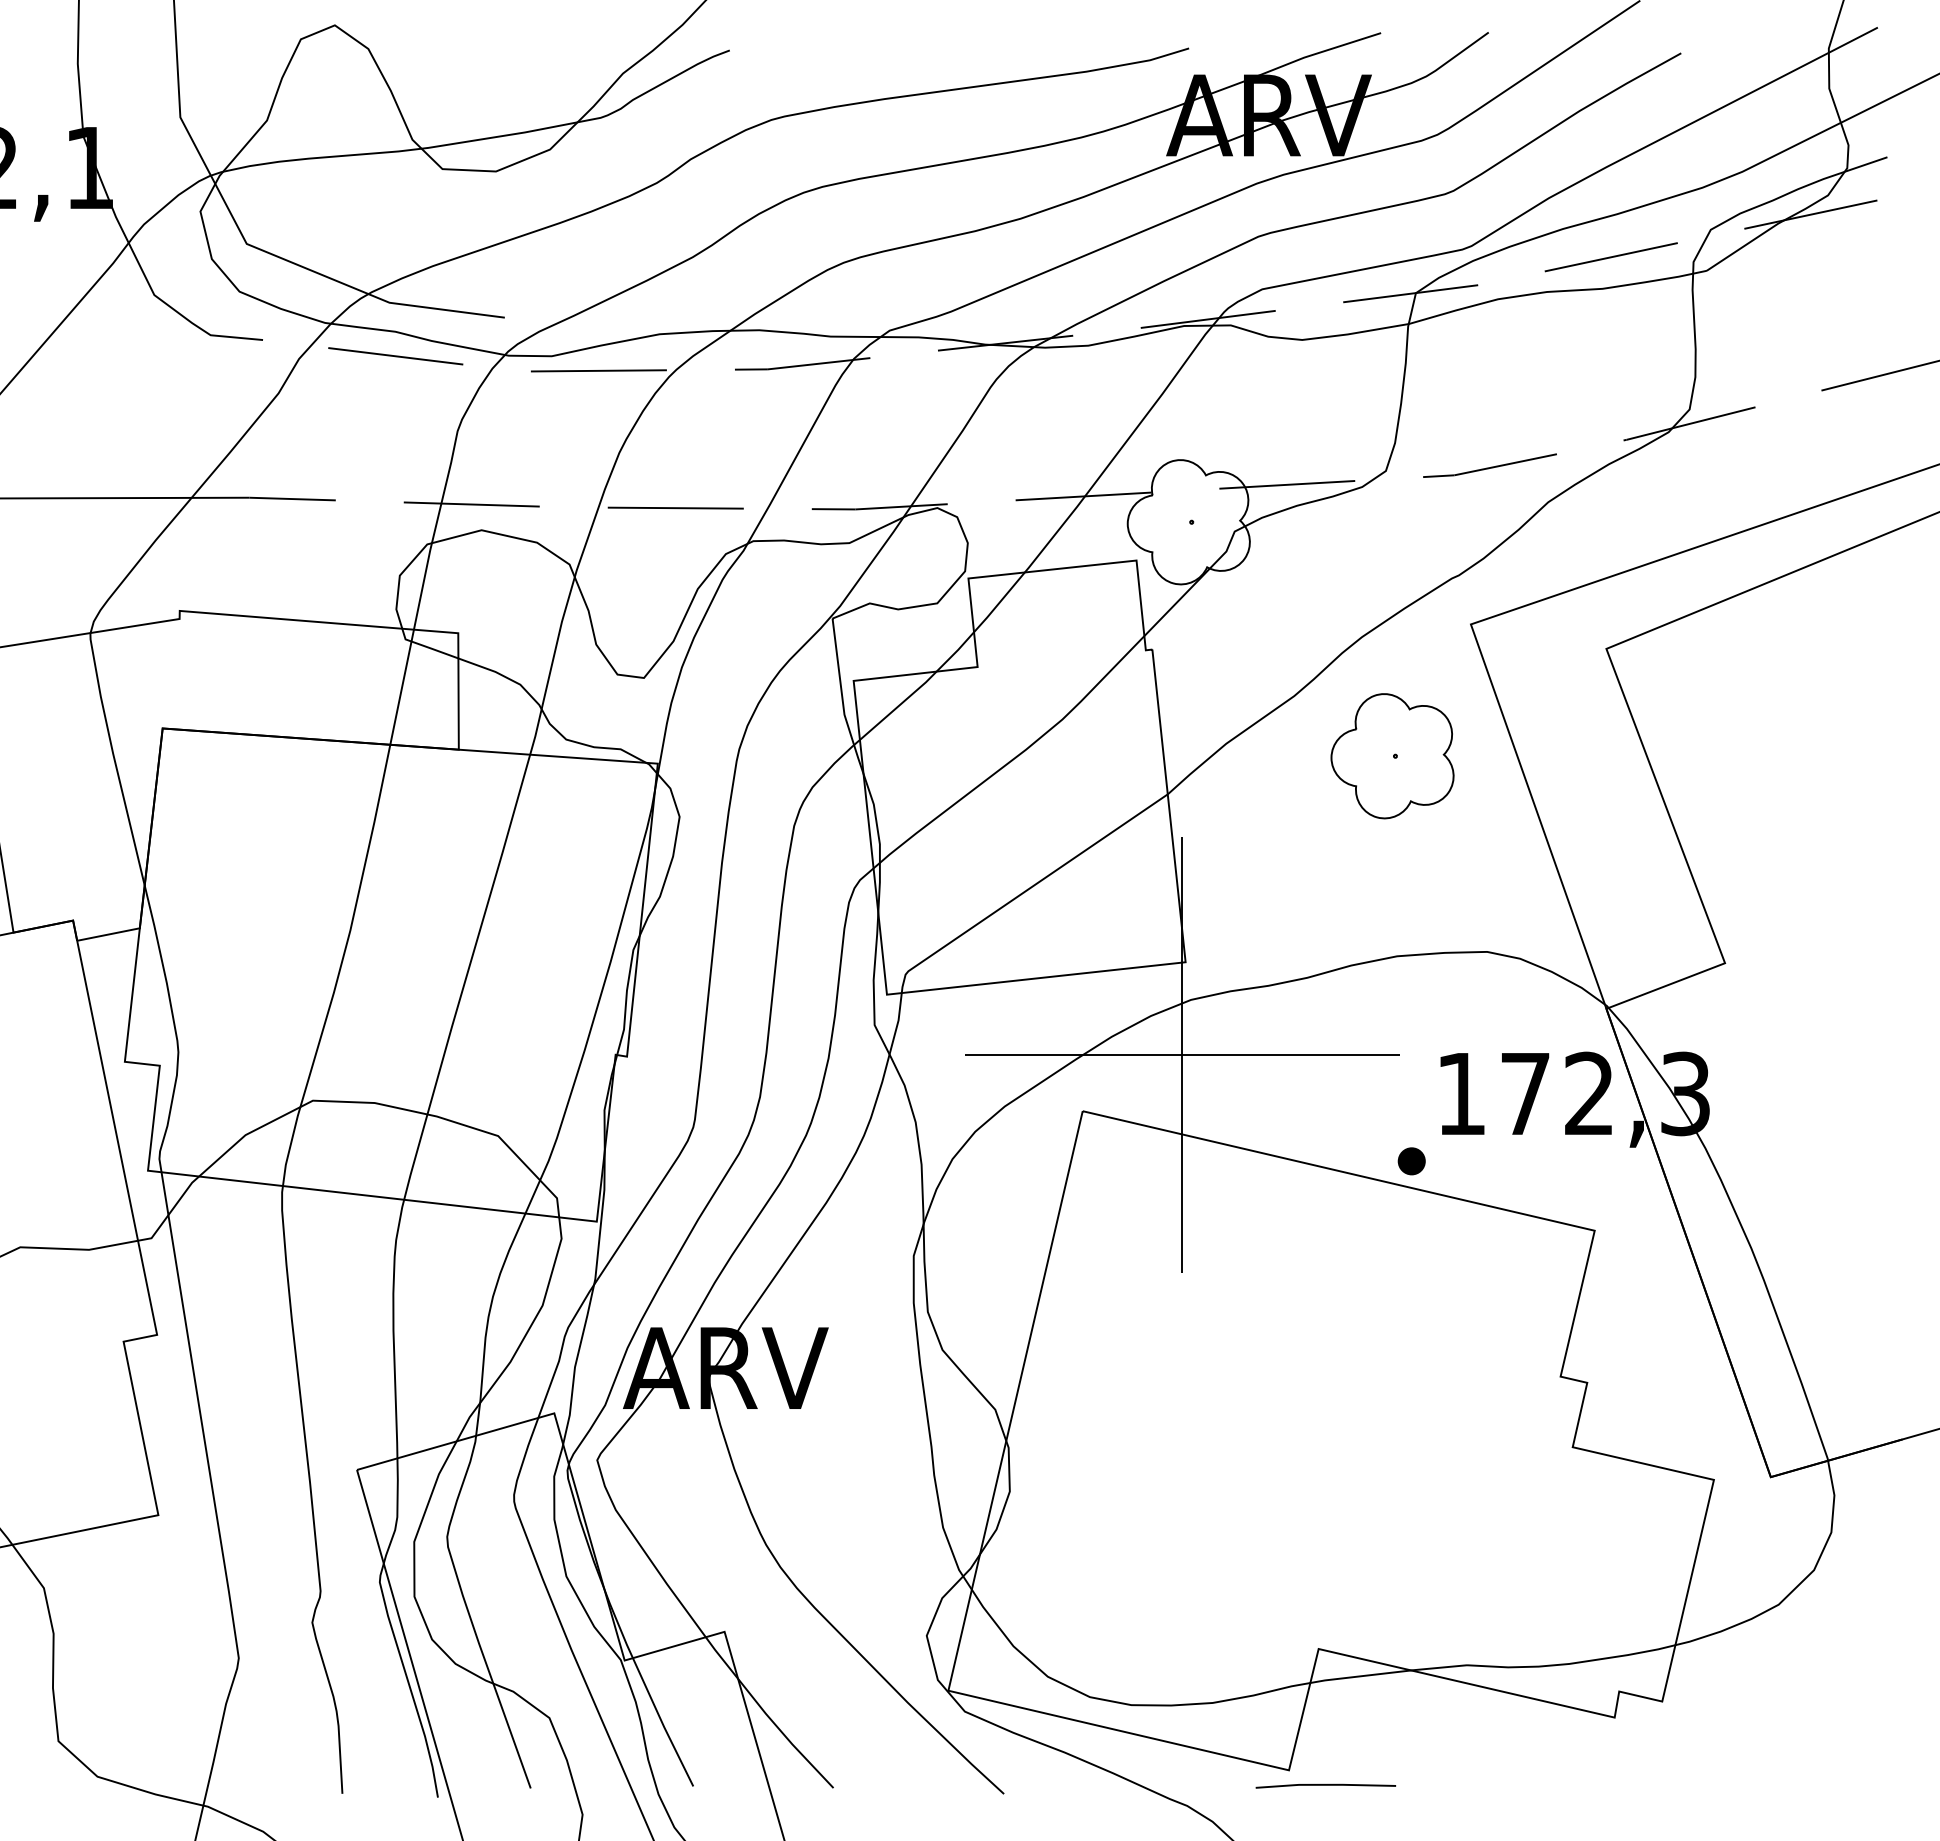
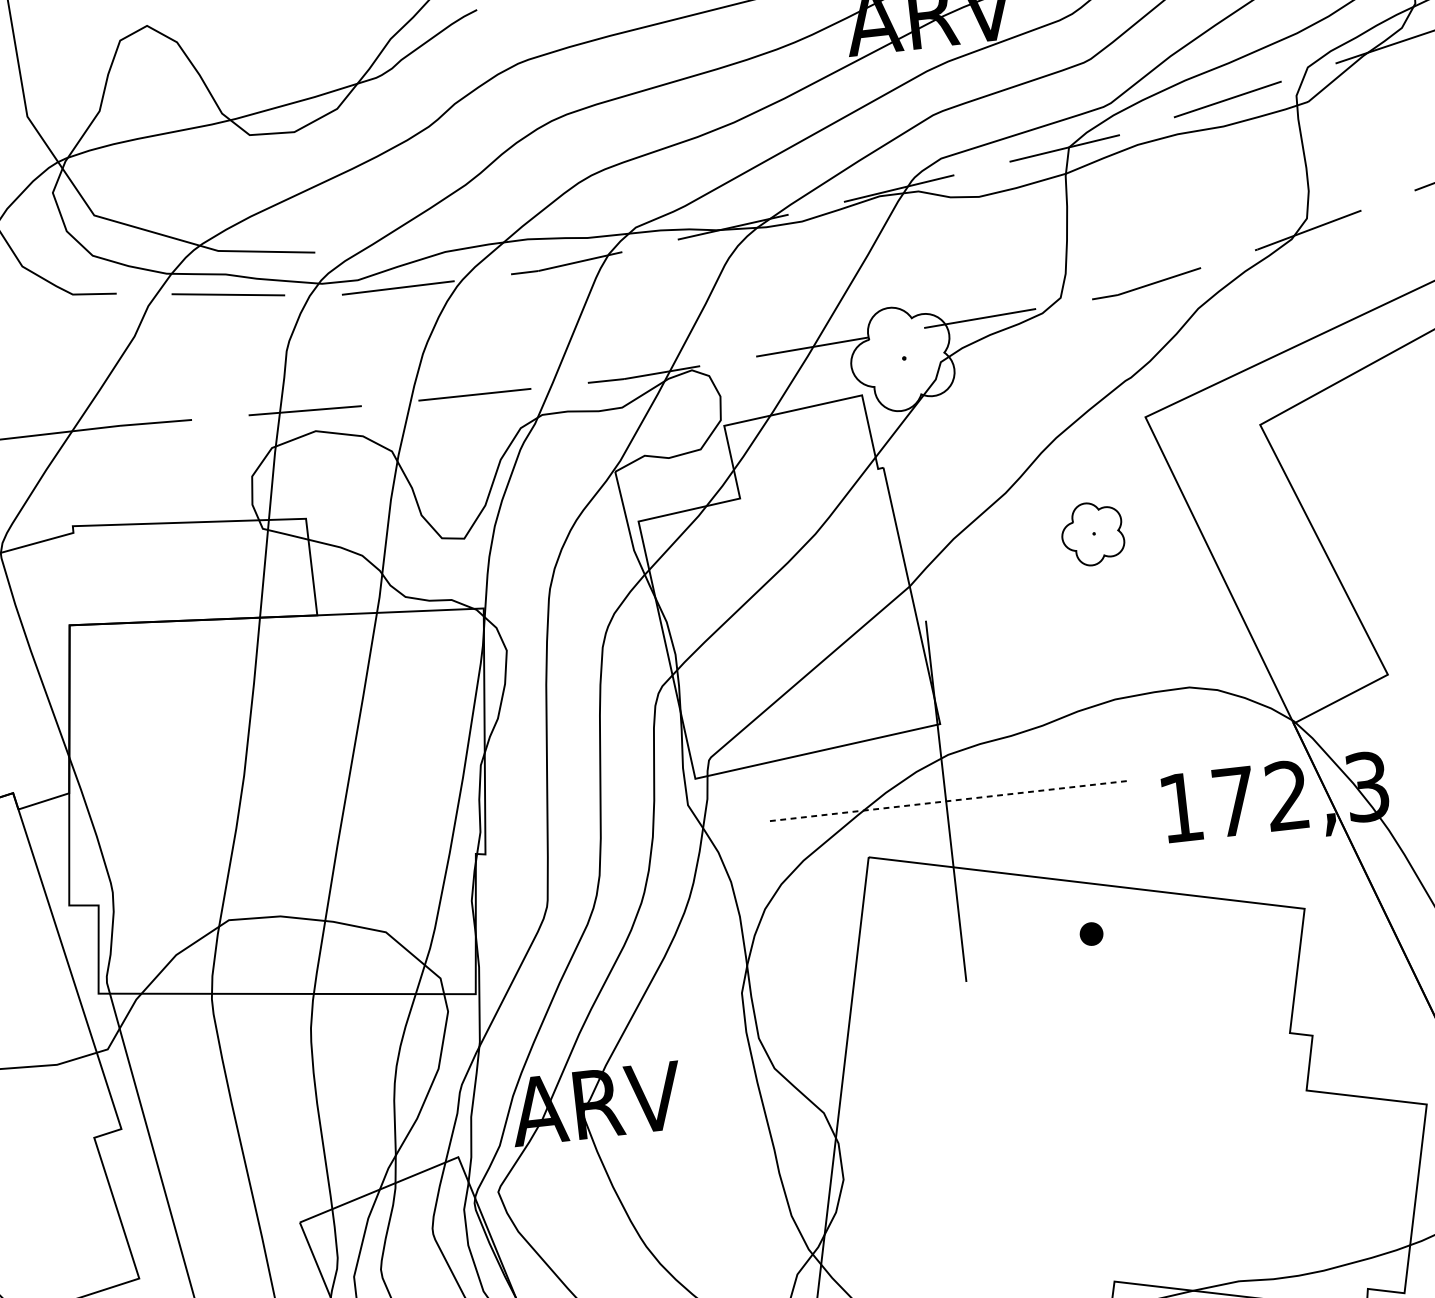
part: (1392, 756) -> (1092, 534), size x0.6
line: (1182, 1054) -> (946, 800), solid -> dashed
part: (1411, 1161) -> (1091, 934), moved

